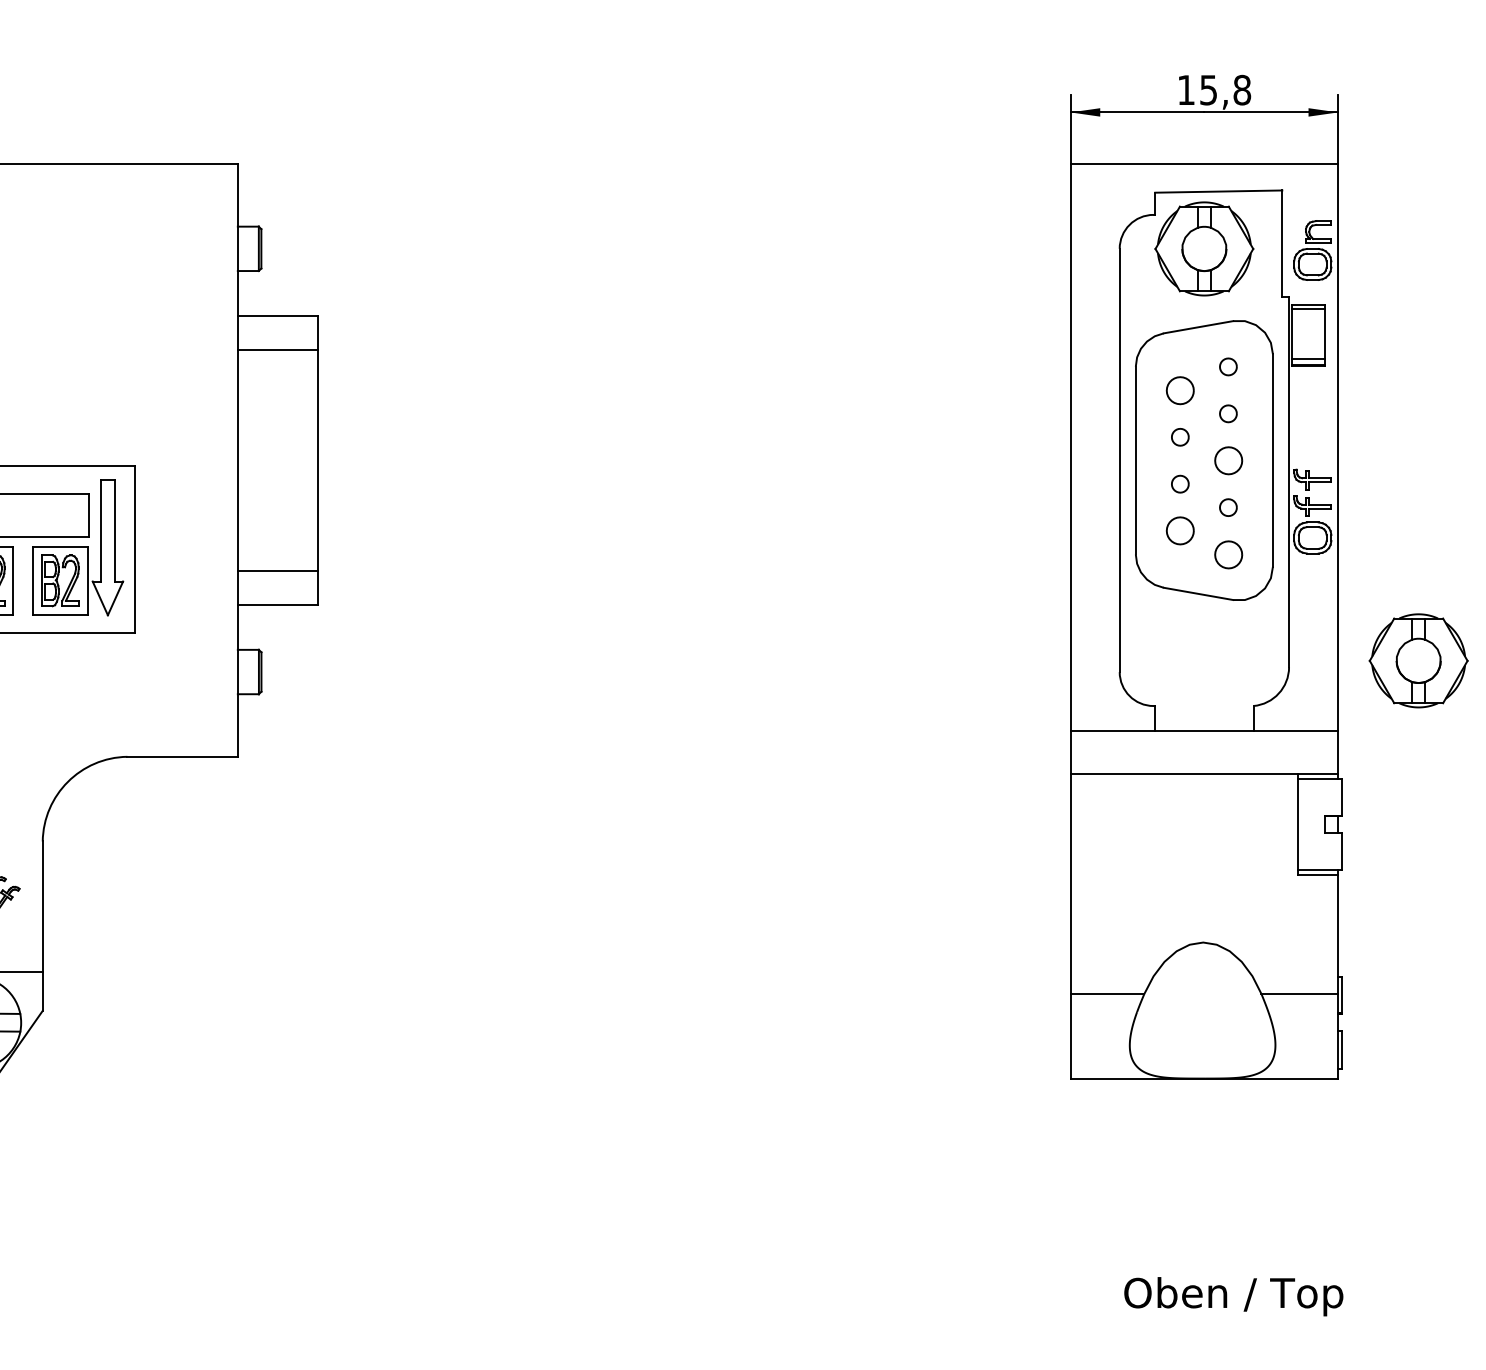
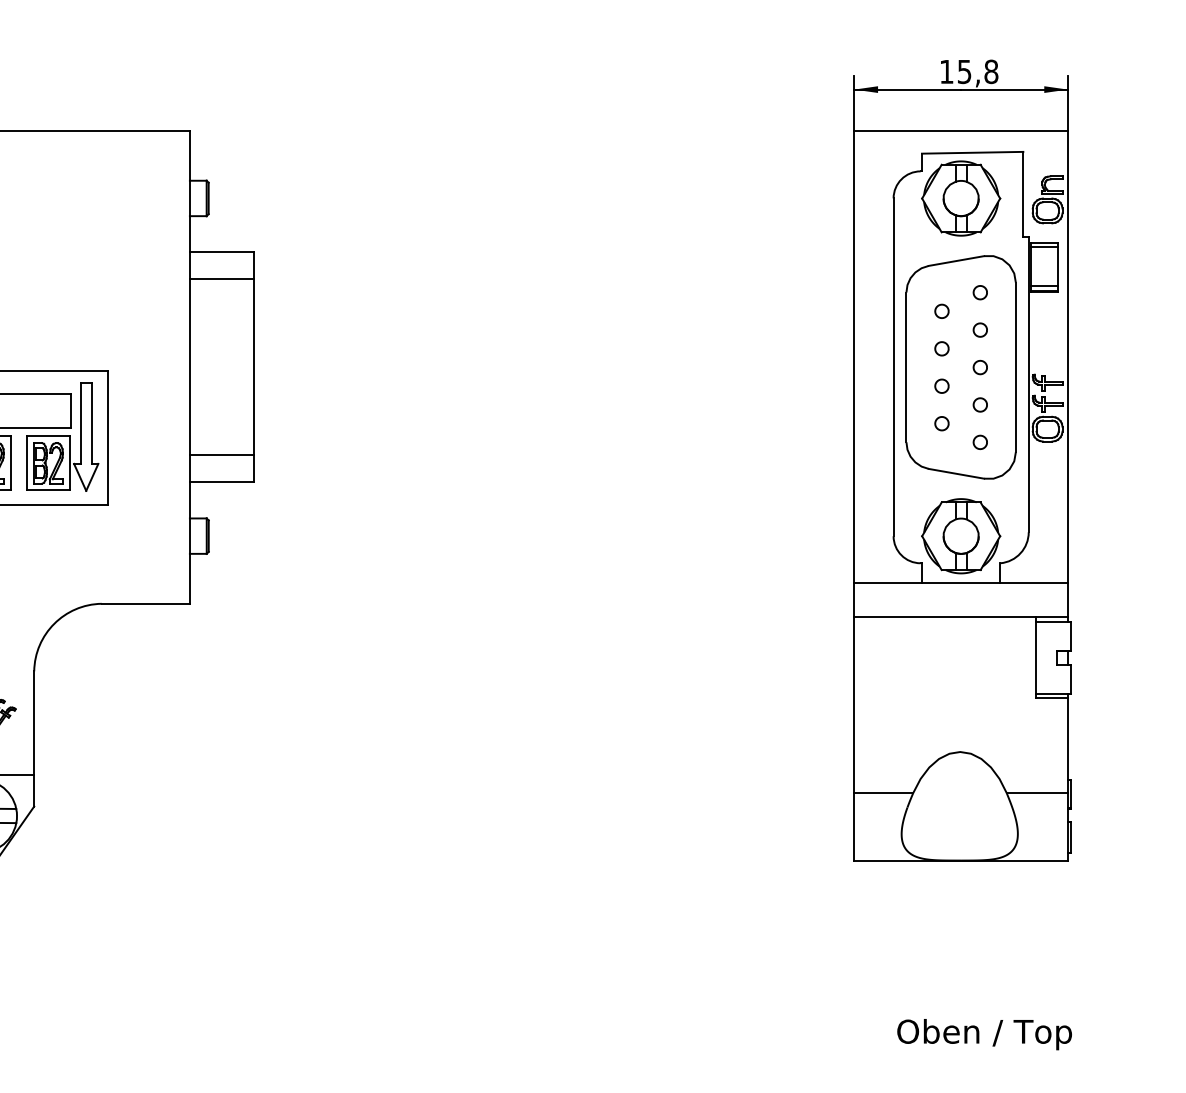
part: (1179, 389) -> (941, 310), size x0.62
part: (1227, 460) -> (979, 367), size x0.62
part: (1179, 530) -> (941, 423), size x0.62
part: (1227, 553) -> (979, 441), size x0.62
part: (1419, 661) -> (961, 536), moved

